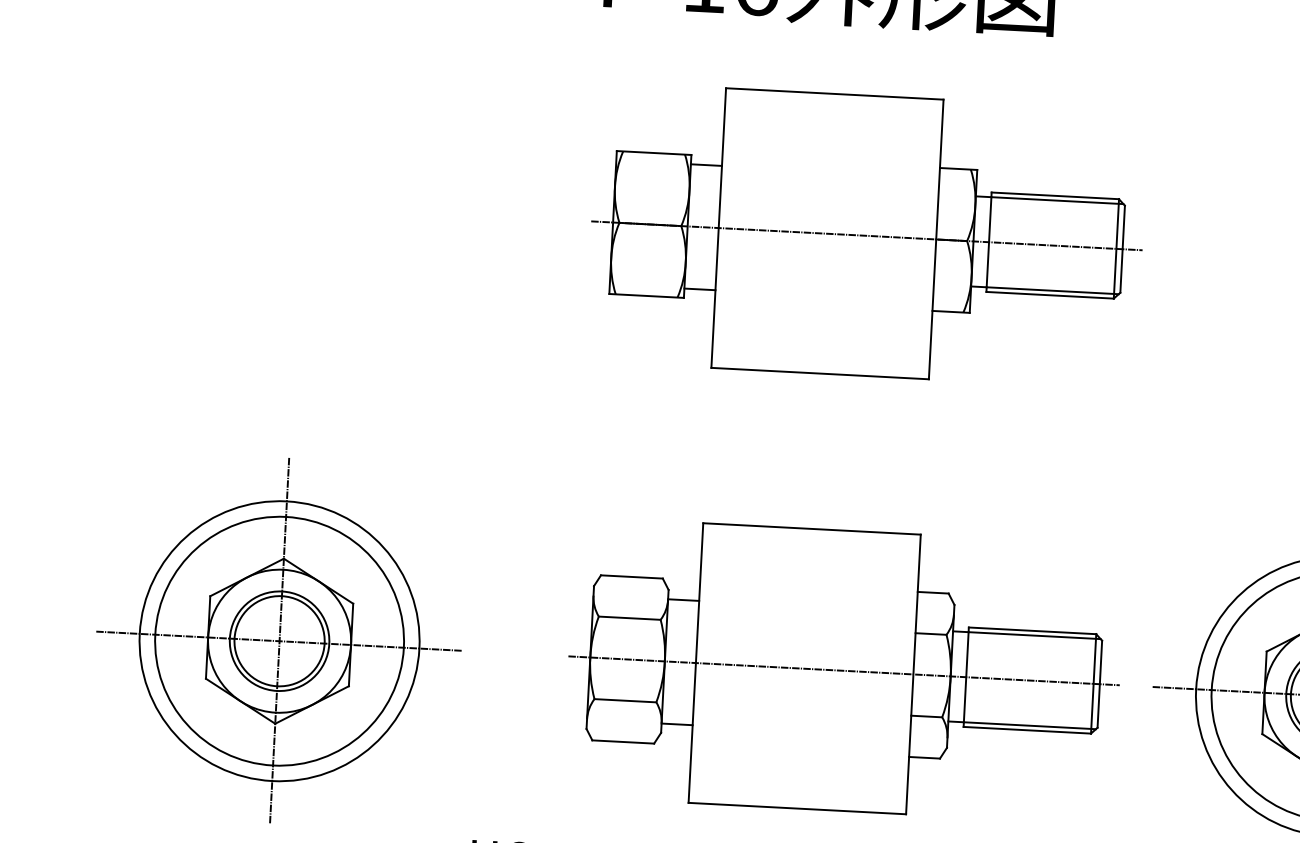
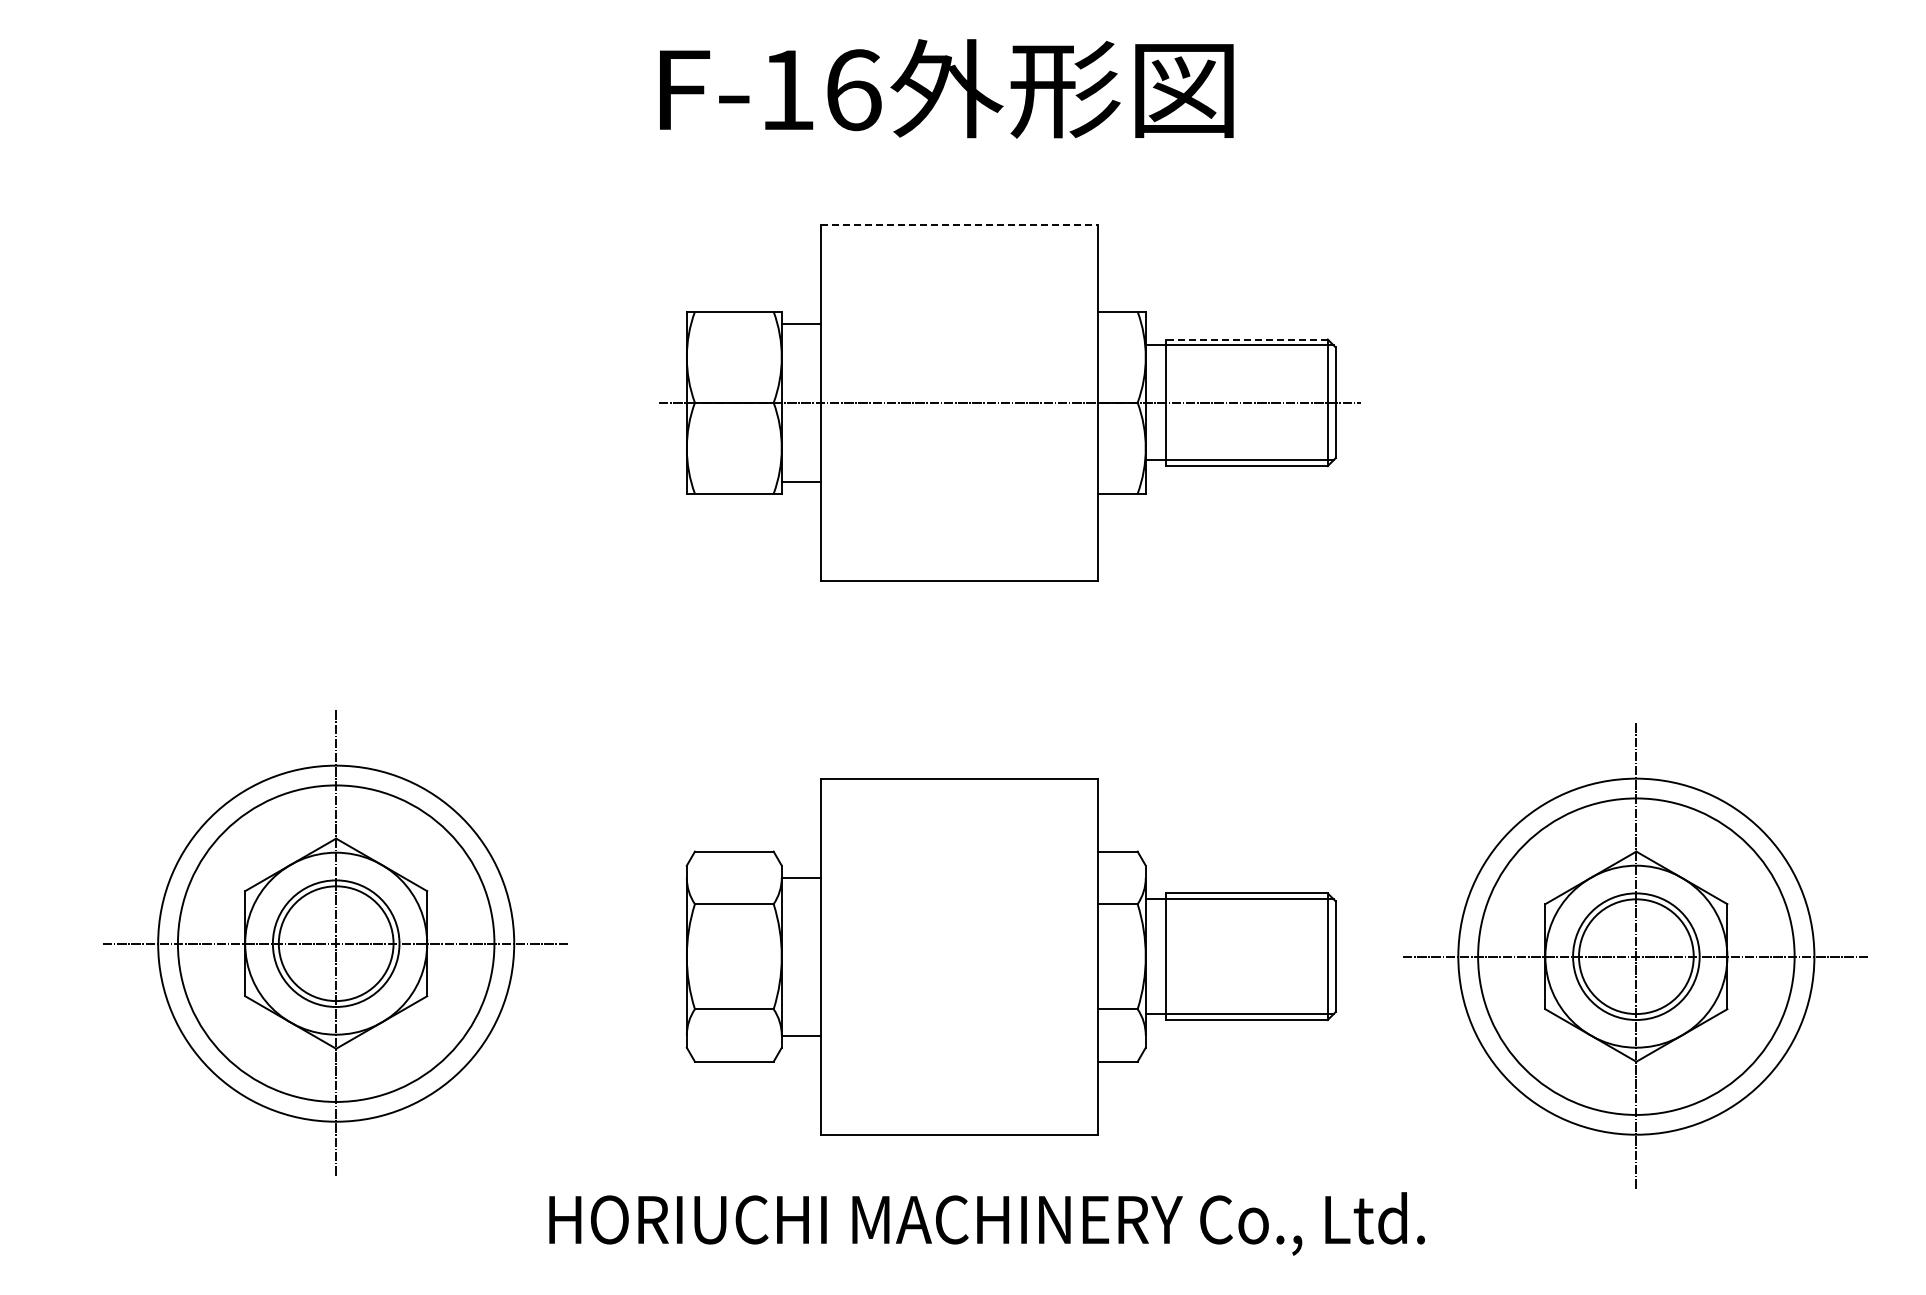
line: (835, 93) -> (960, 224), solid -> dashed
line: (1055, 195) -> (1246, 339), solid -> dashed
part: (279, 640) -> (335, 942), moved
line: (843, 670) -> (1009, 956), removed

